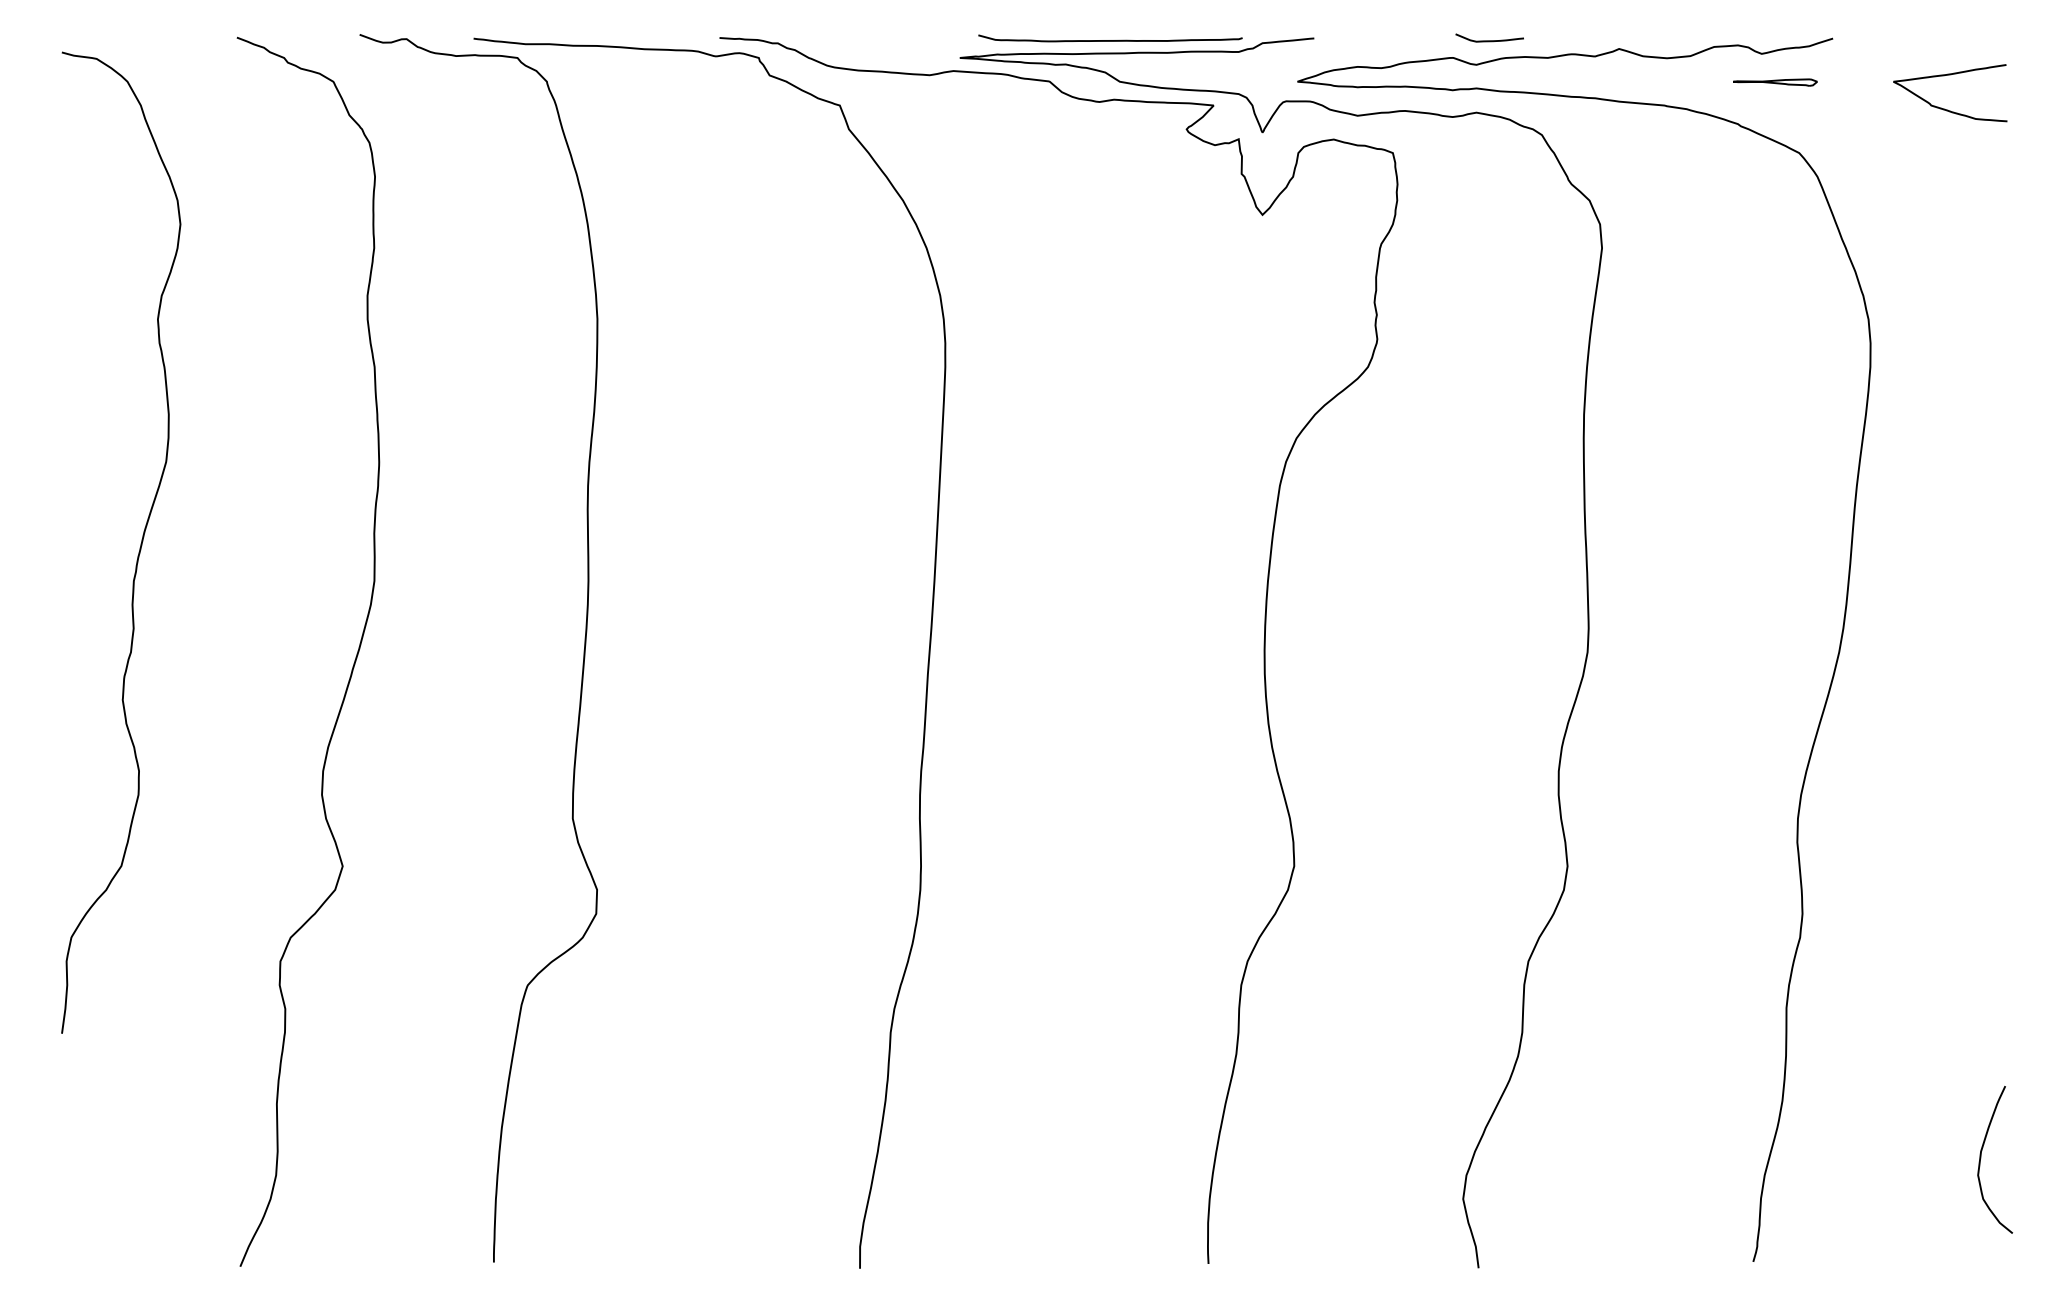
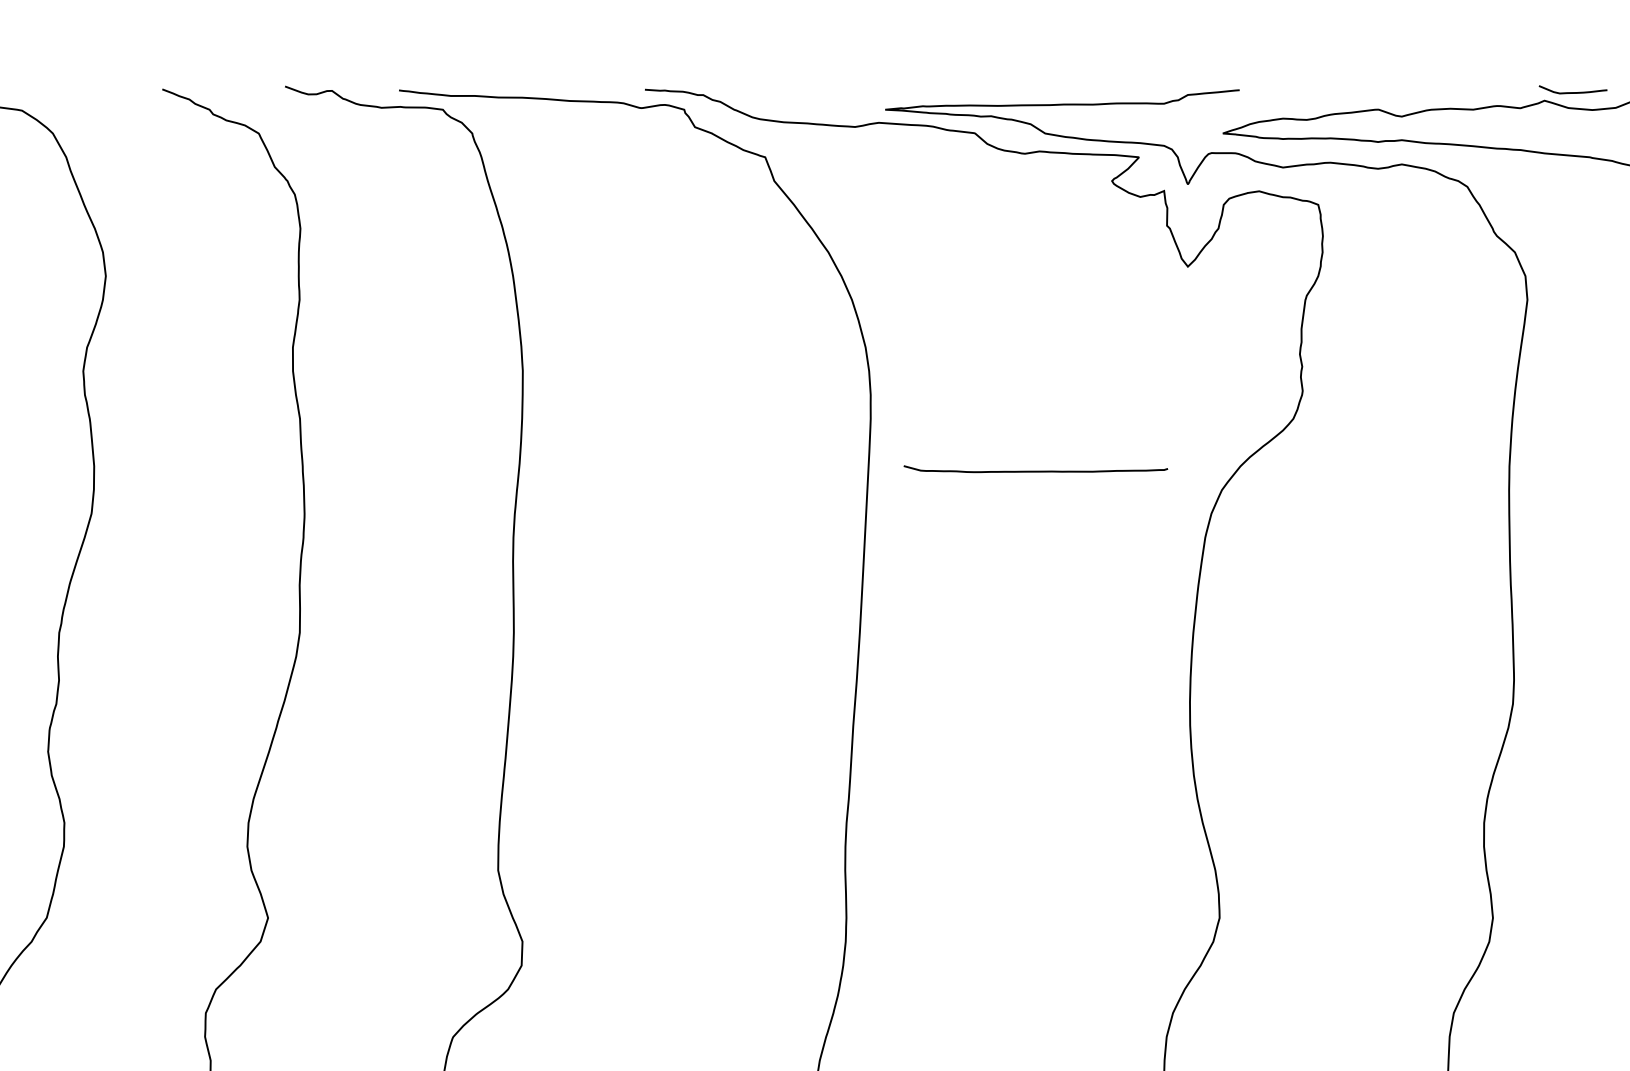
curve: (1110, 40) -> (1035, 471), moved
curve: (1489, 40) -> (1572, 92), moved

